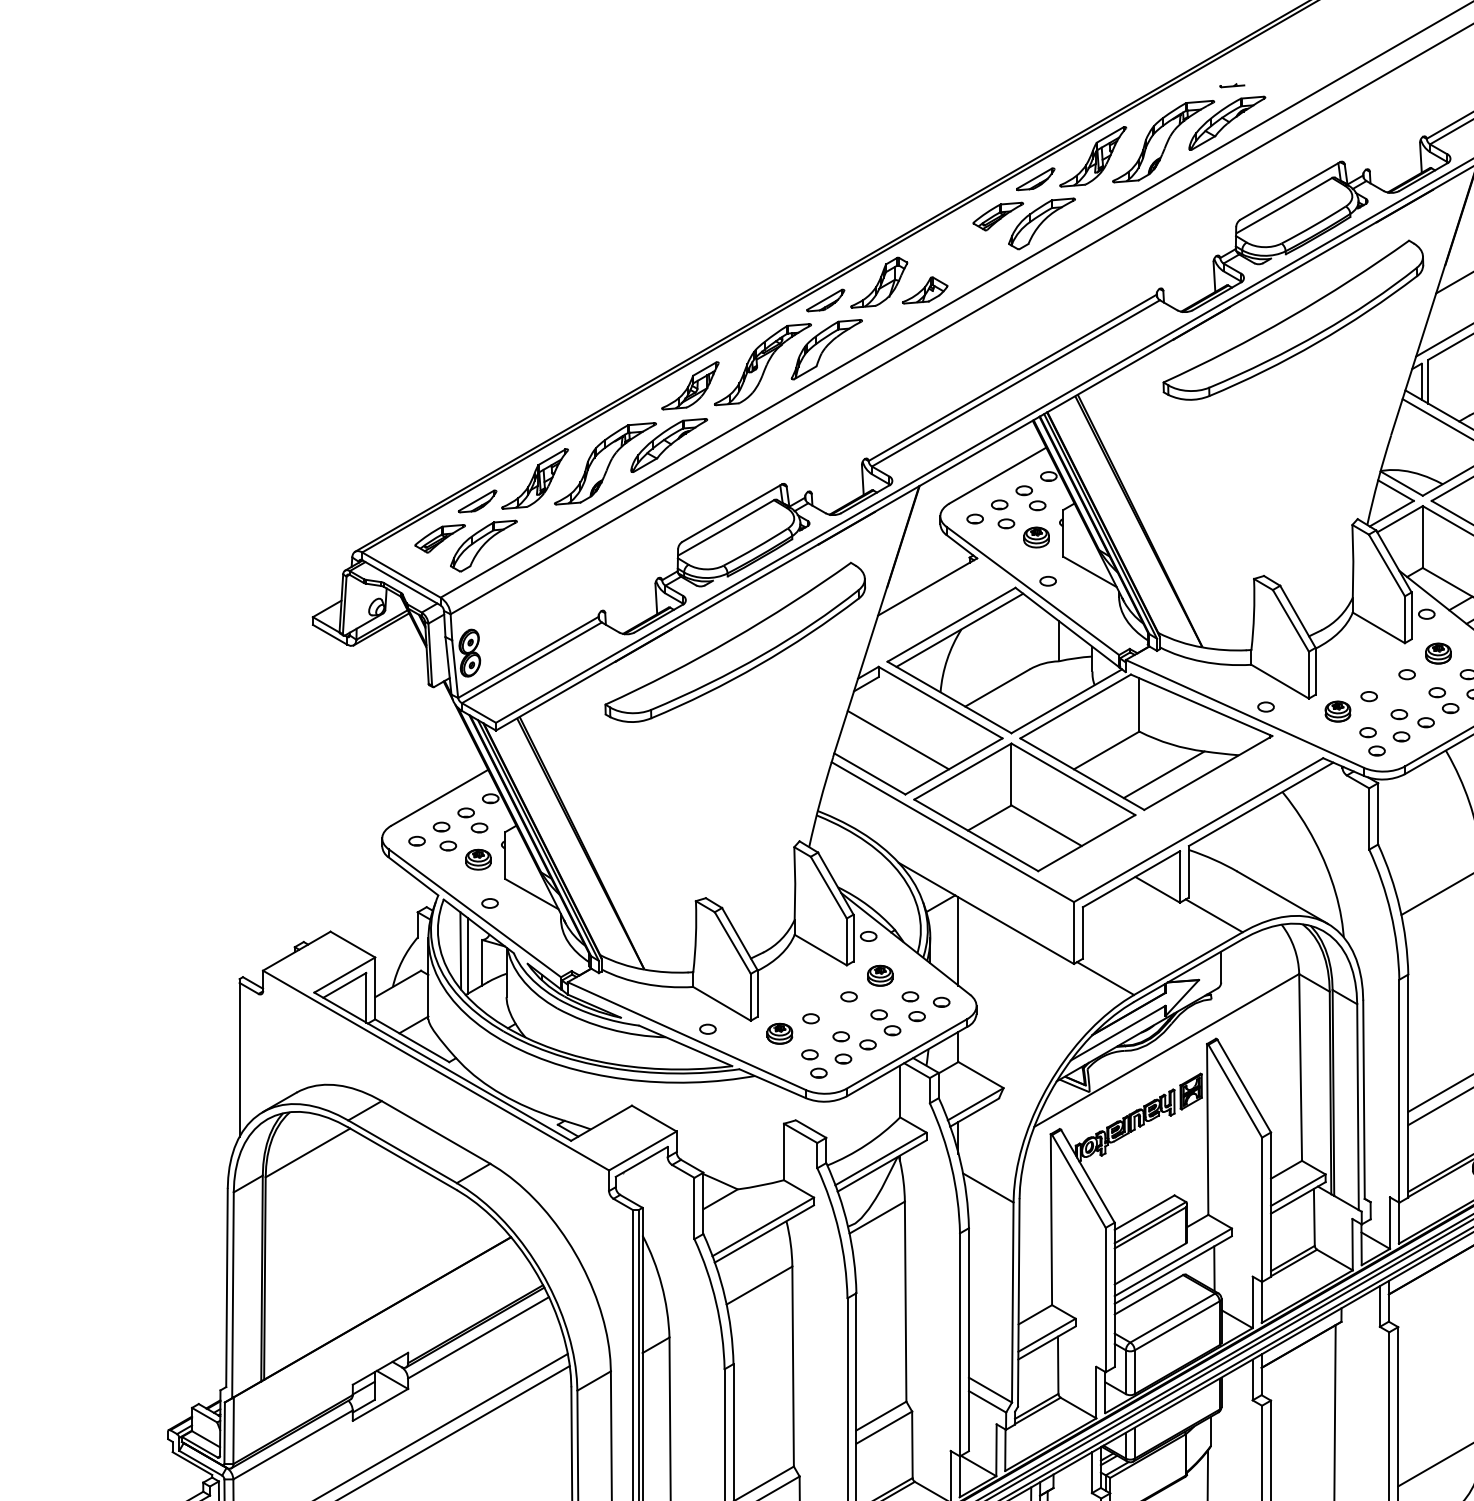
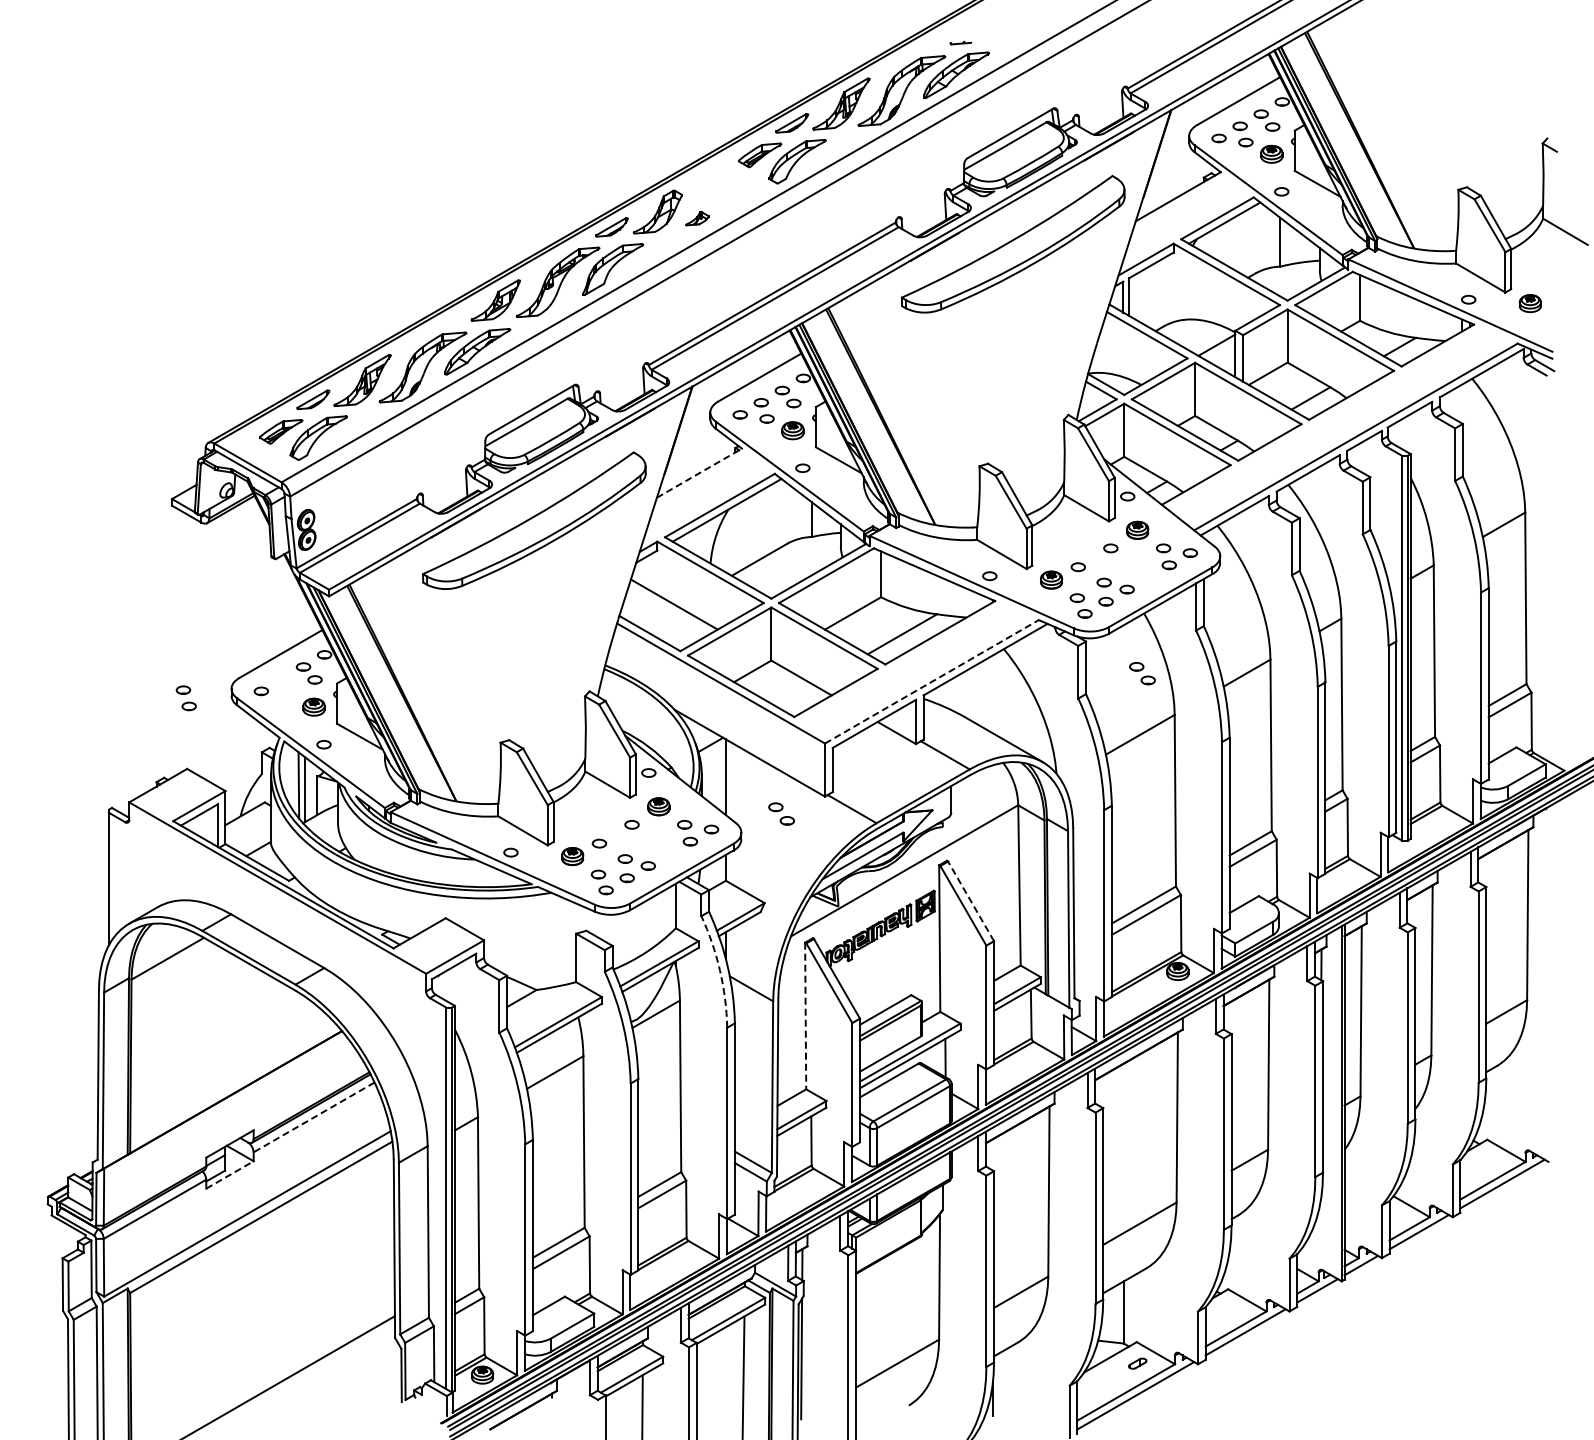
part: (925, 290) -> (697, 218), size x0.6
line: (927, 586) -> (699, 472), solid -> dashed
part: (1444, 700) -> (1142, 673), moved
line: (1199, 829) -> (932, 681), solid -> dashed
part: (444, 836) -> (185, 698), moved
part: (885, 1022) -> (781, 813), moved
line: (1244, 1086) -> (971, 901), solid -> dashed
arc: (952, 1166) -> (720, 970), solid -> dashed
line: (1051, 1220) -> (805, 1016), solid -> dashed
line: (478, 1337) -> (314, 1117), solid -> dashed
line: (381, 1404) -> (230, 1174), solid -> dashed

